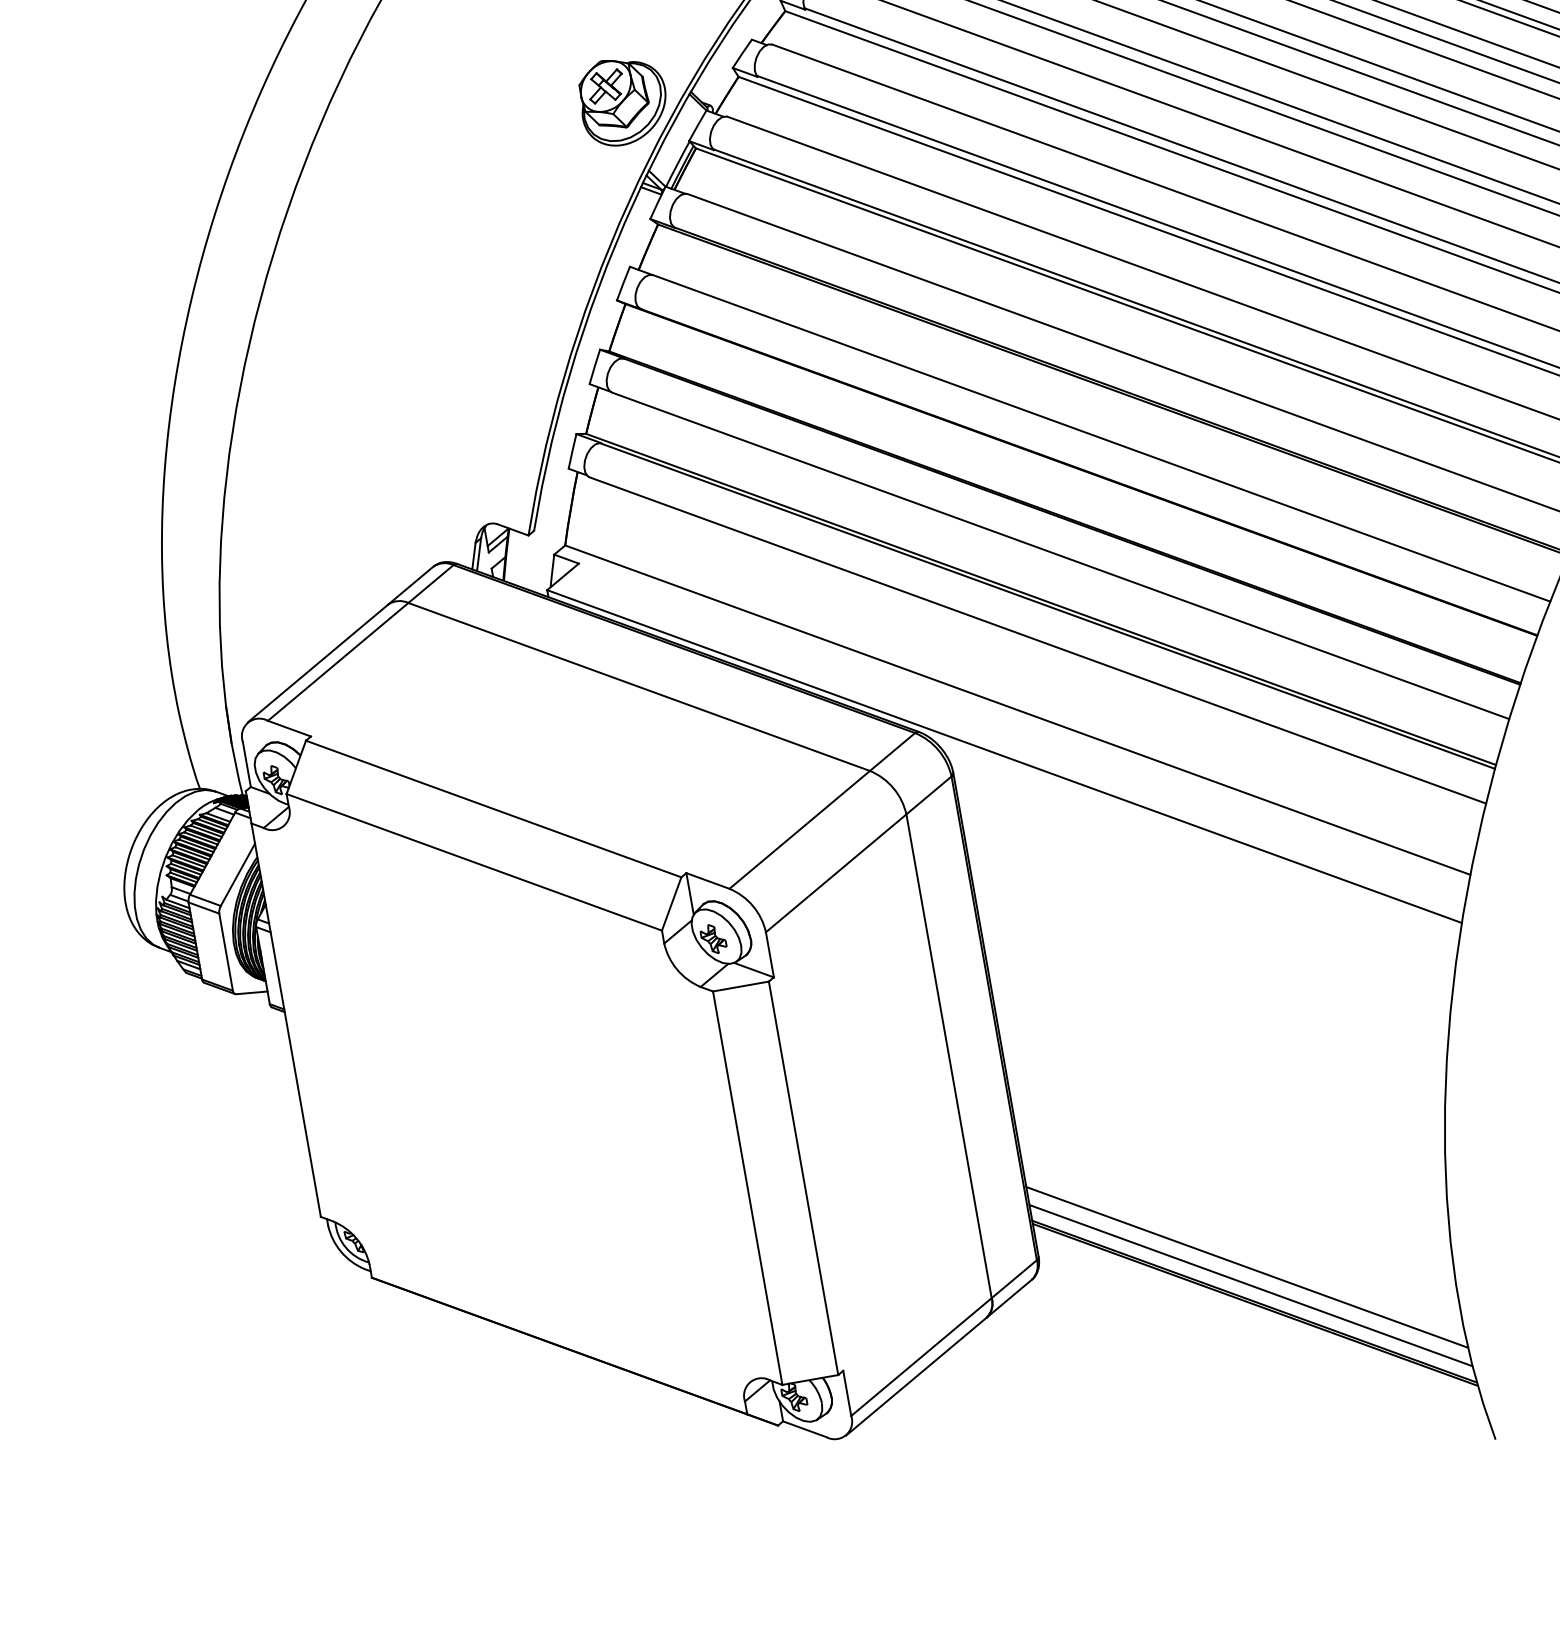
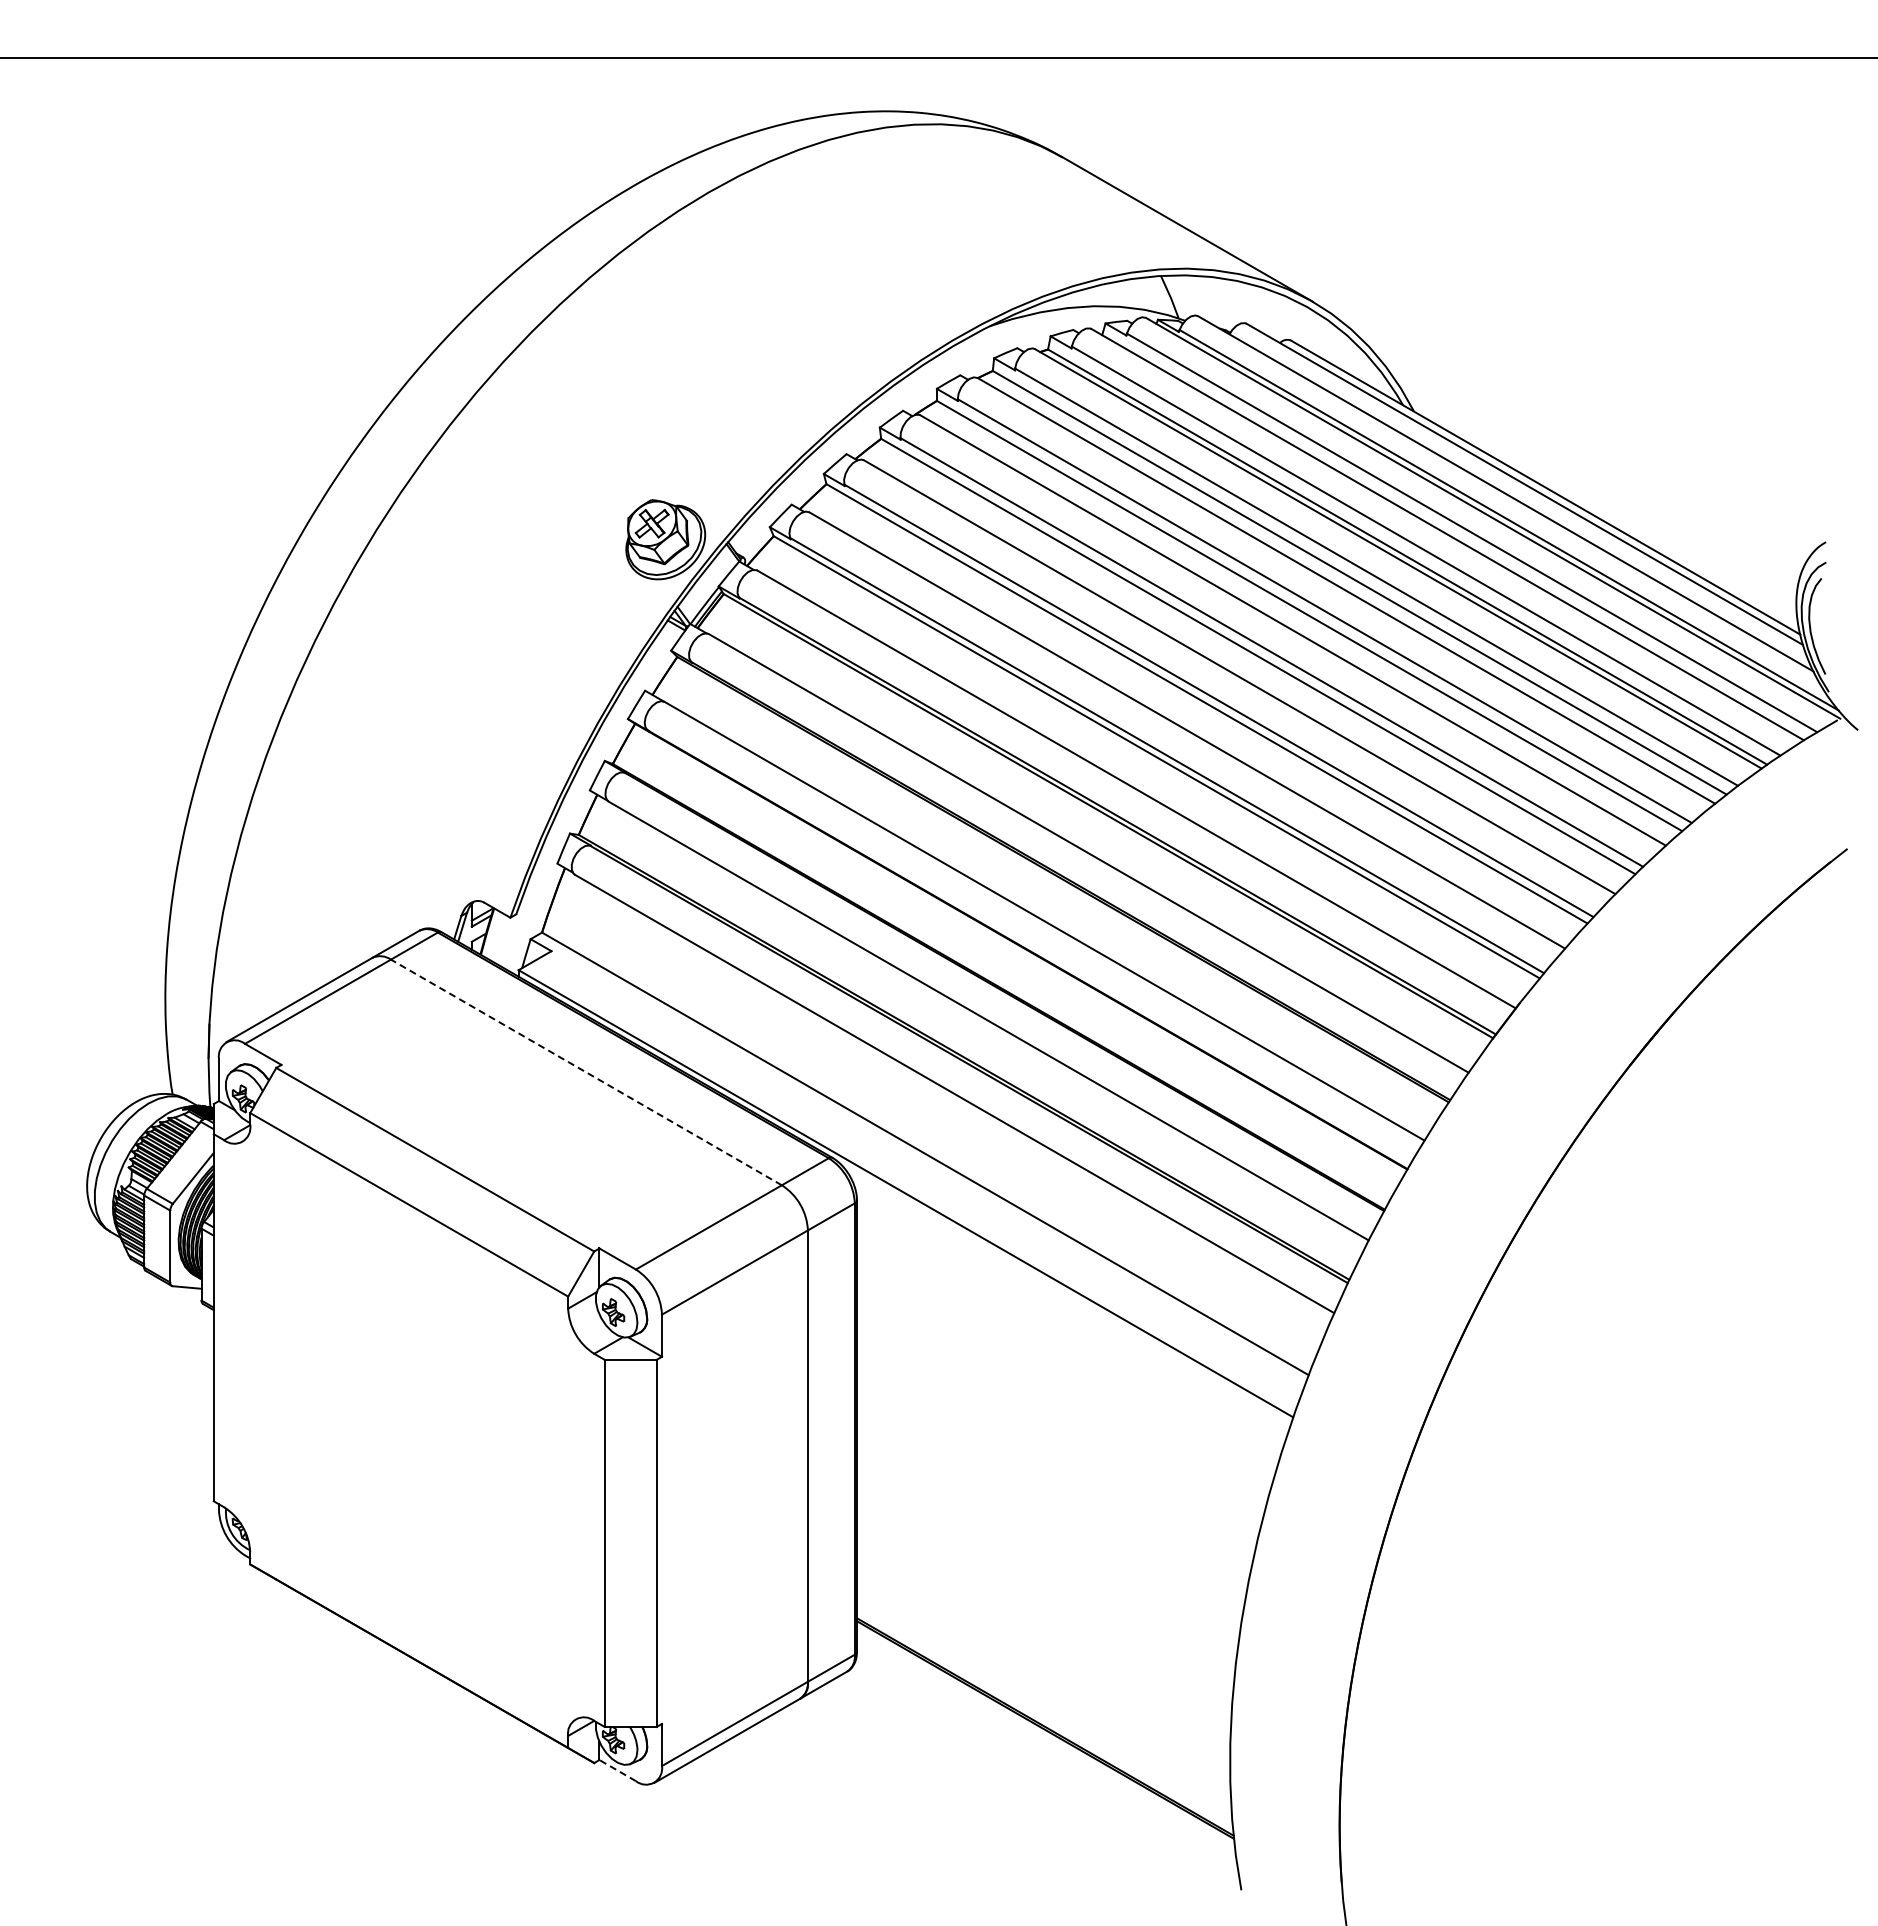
line: (639, 686) -> (586, 1072), solid -> dashed
line: (1246, 1267) -> (1043, 1694), removed
line: (1250, 1285) -> (1044, 1711), removed
line: (804, 1429) -> (617, 1770), solid -> dashed

